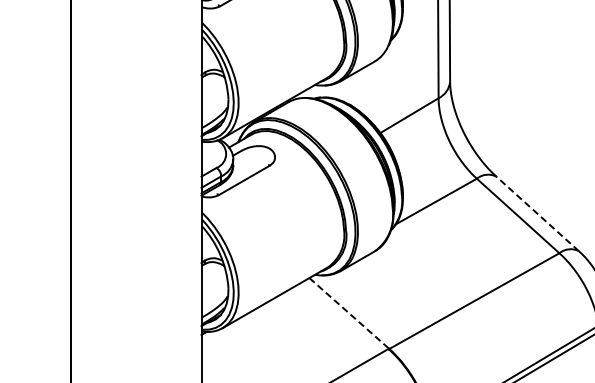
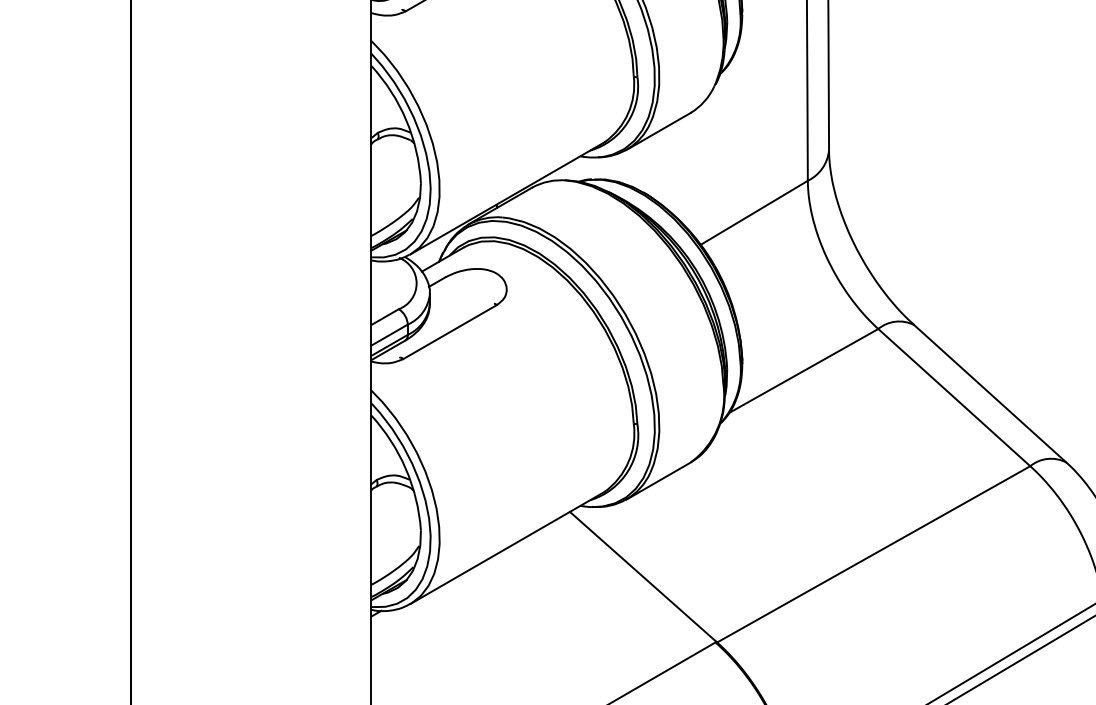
line: (537, 213) -> (989, 393), dashed -> solid
line: (349, 313) -> (643, 577), dashed -> solid

